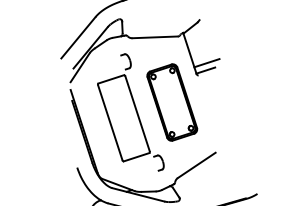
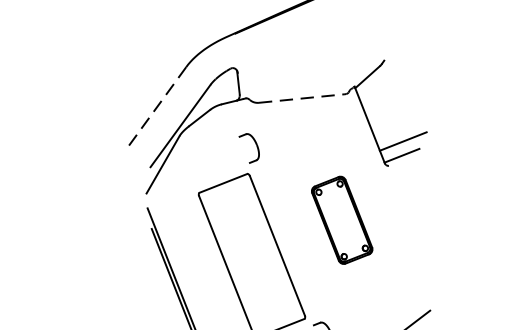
line: (78, 37) -> (156, 107), solid -> dashed
line: (155, 37) -> (302, 98), solid -> dashed
part: (172, 102) -> (342, 220), size x0.6

